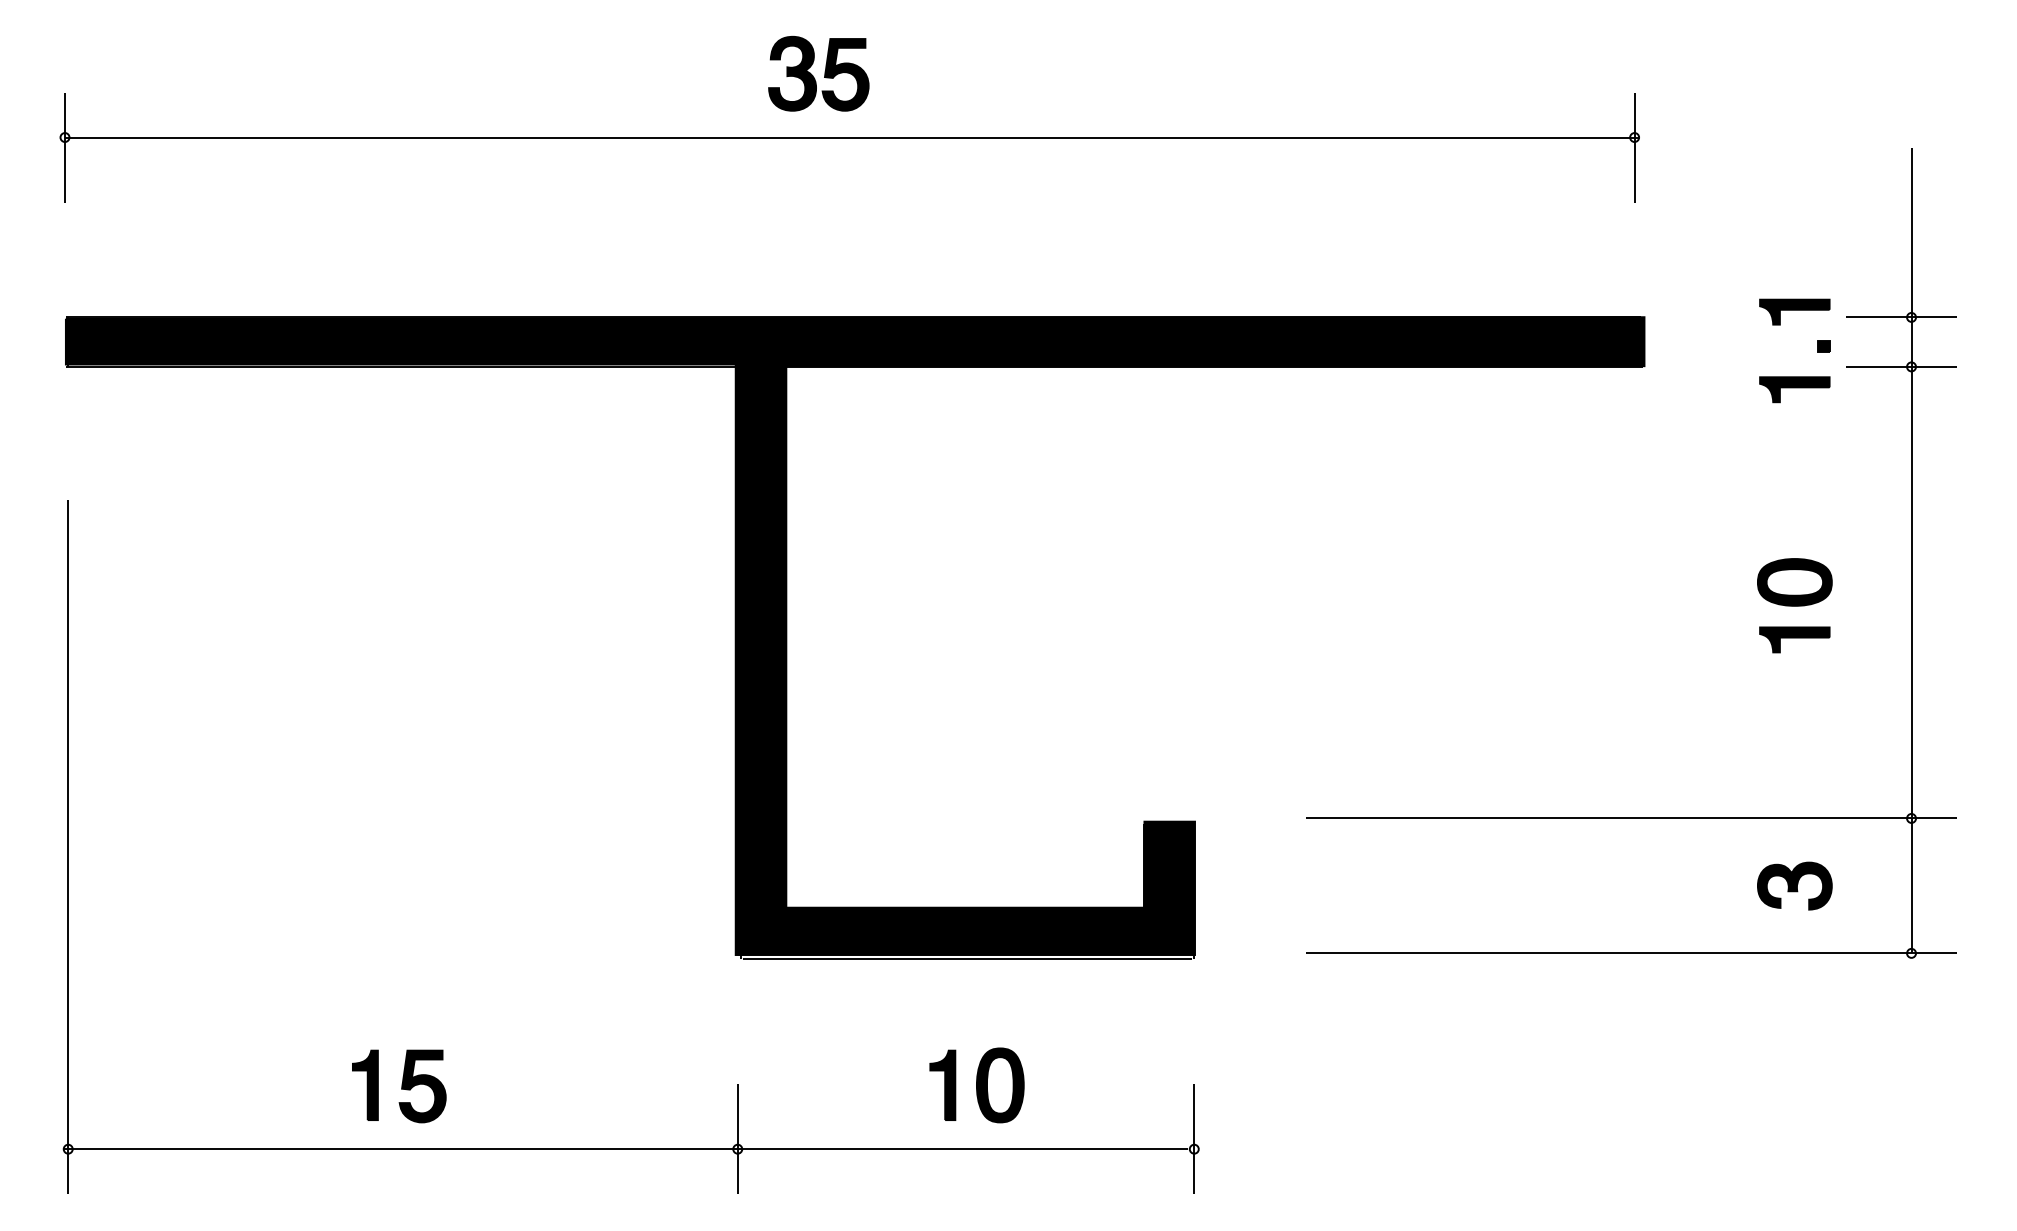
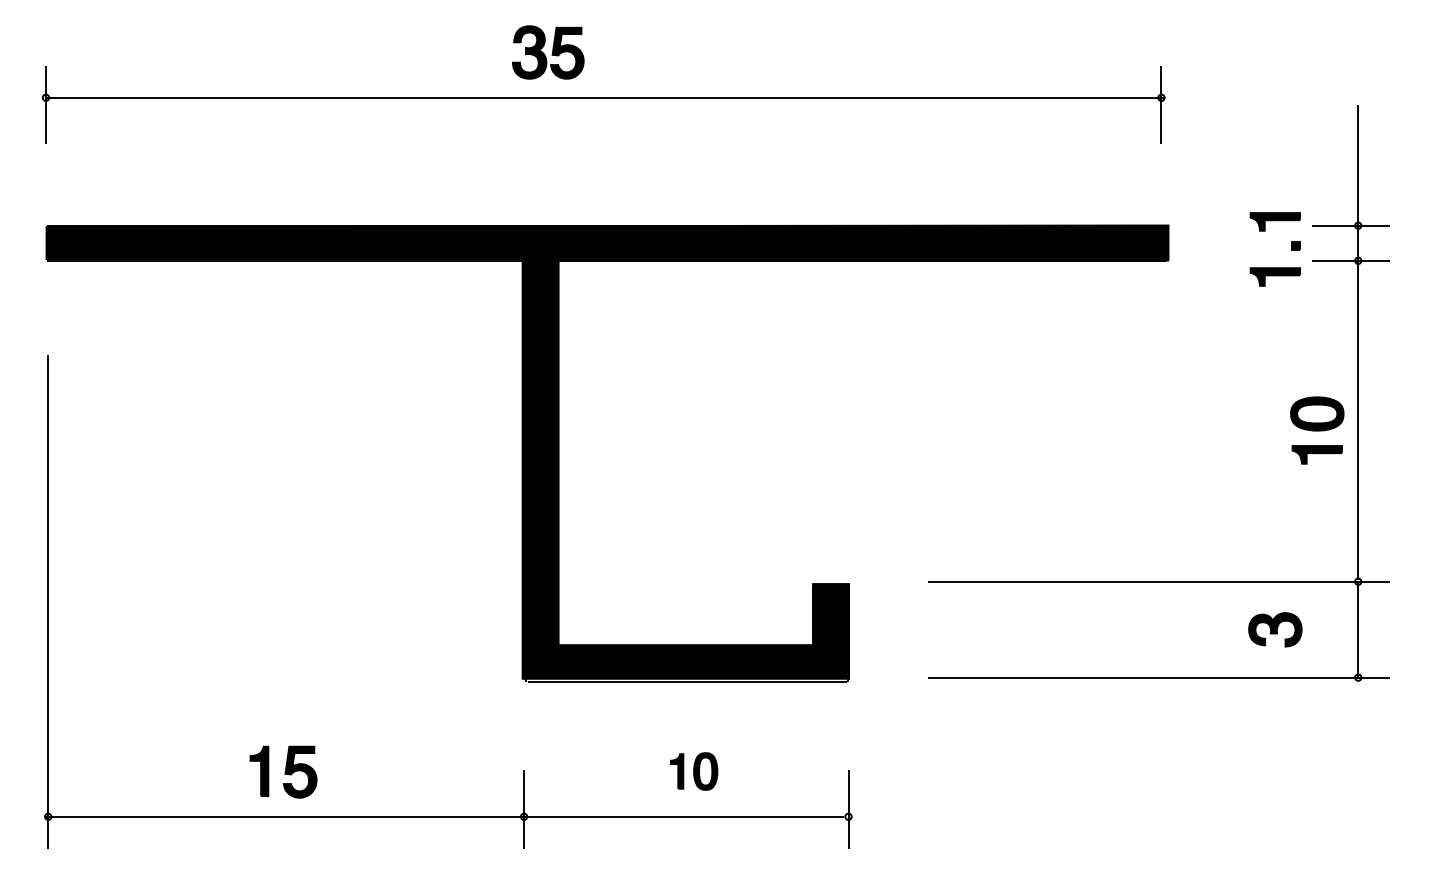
part: (818, 73) -> (548, 52), moved
part: (1794, 605) -> (1317, 430), moved
part: (976, 1085) -> (693, 771), size x0.7

